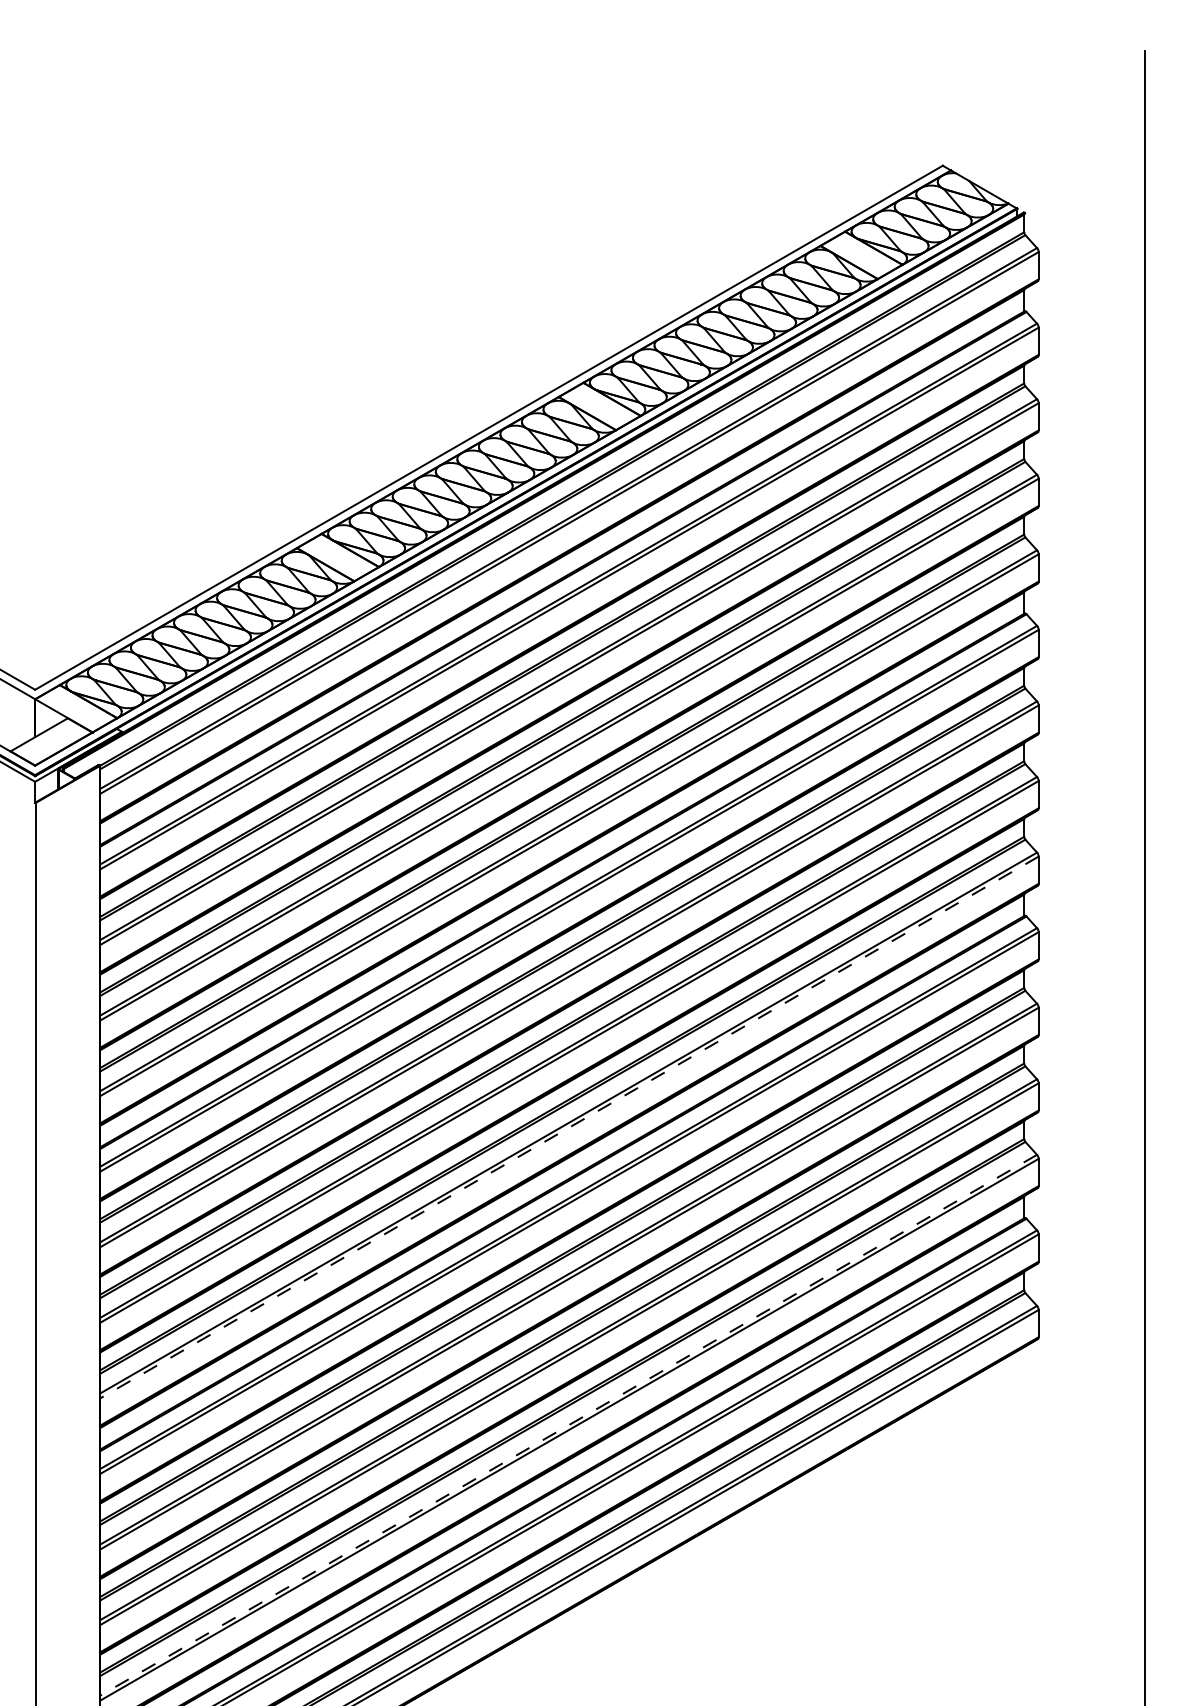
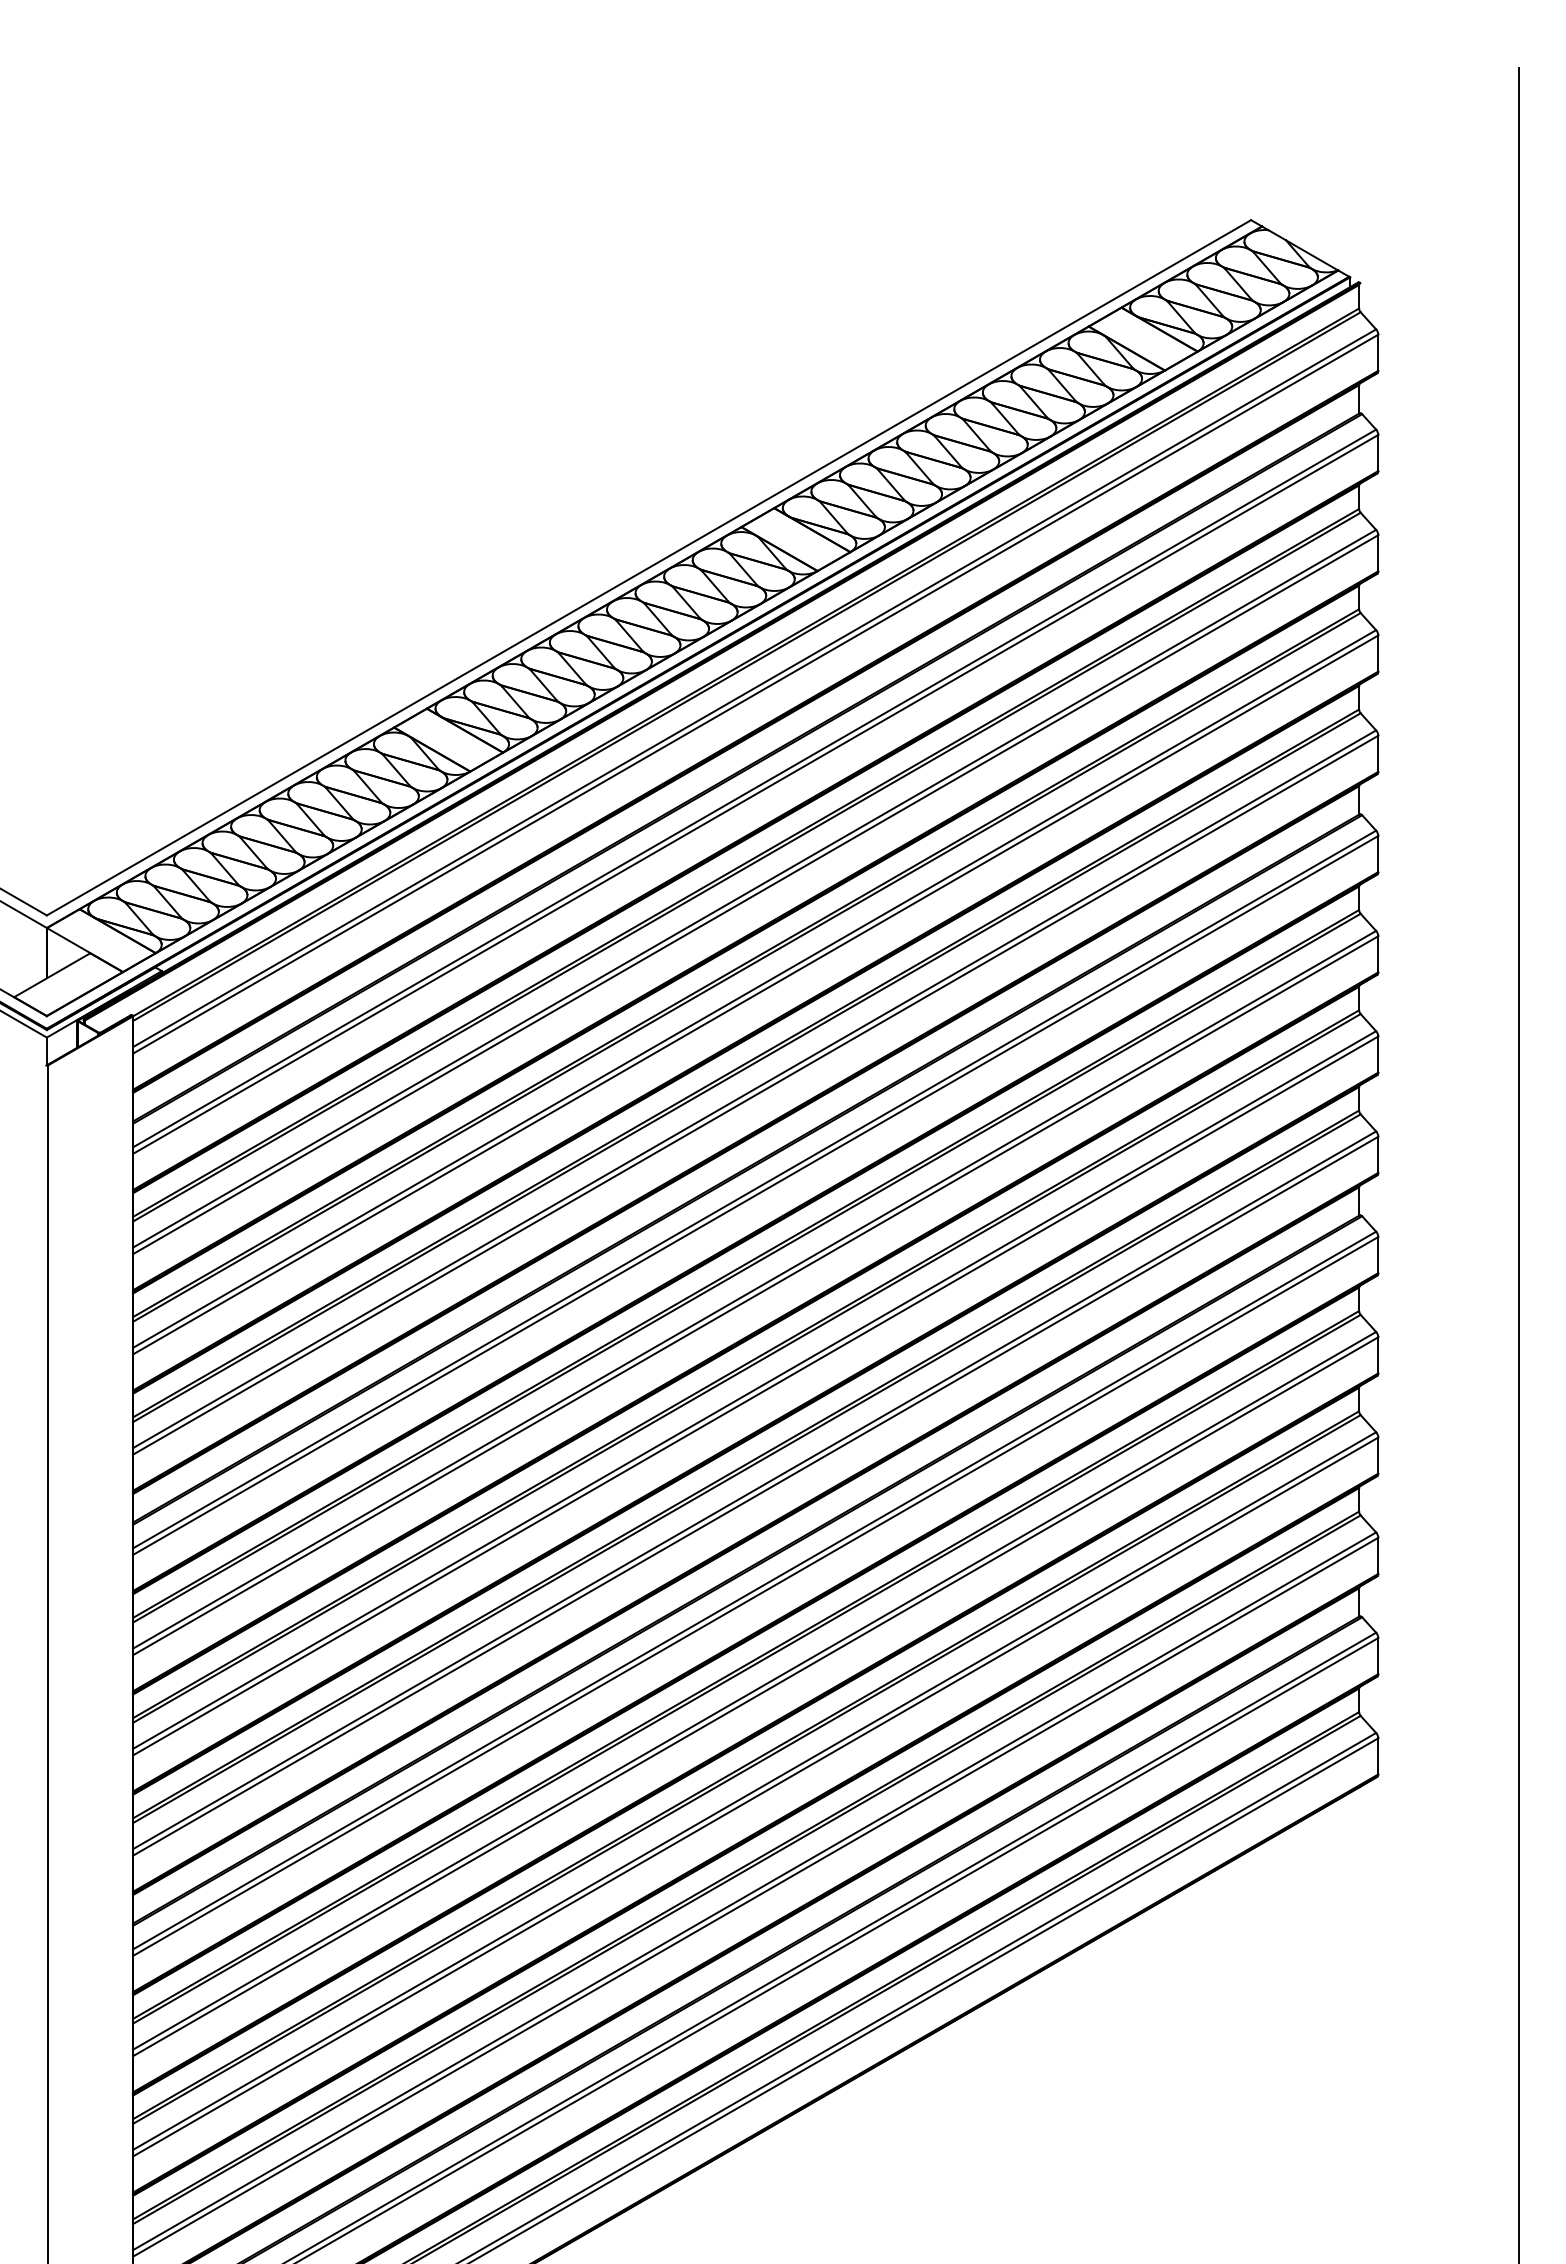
line: (569, 1127) -> (755, 1496), dashed -> solid
line: (568, 1425) -> (754, 1891), dashed -> solid

